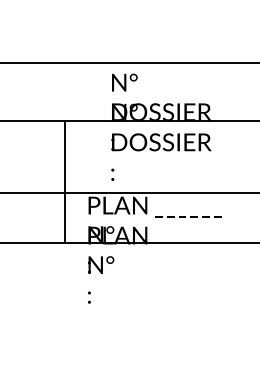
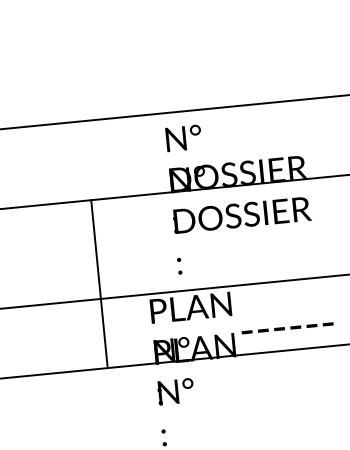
line: (64, 181) -> (99, 283), moved
text: (188, 216) -> (287, 327), moved

